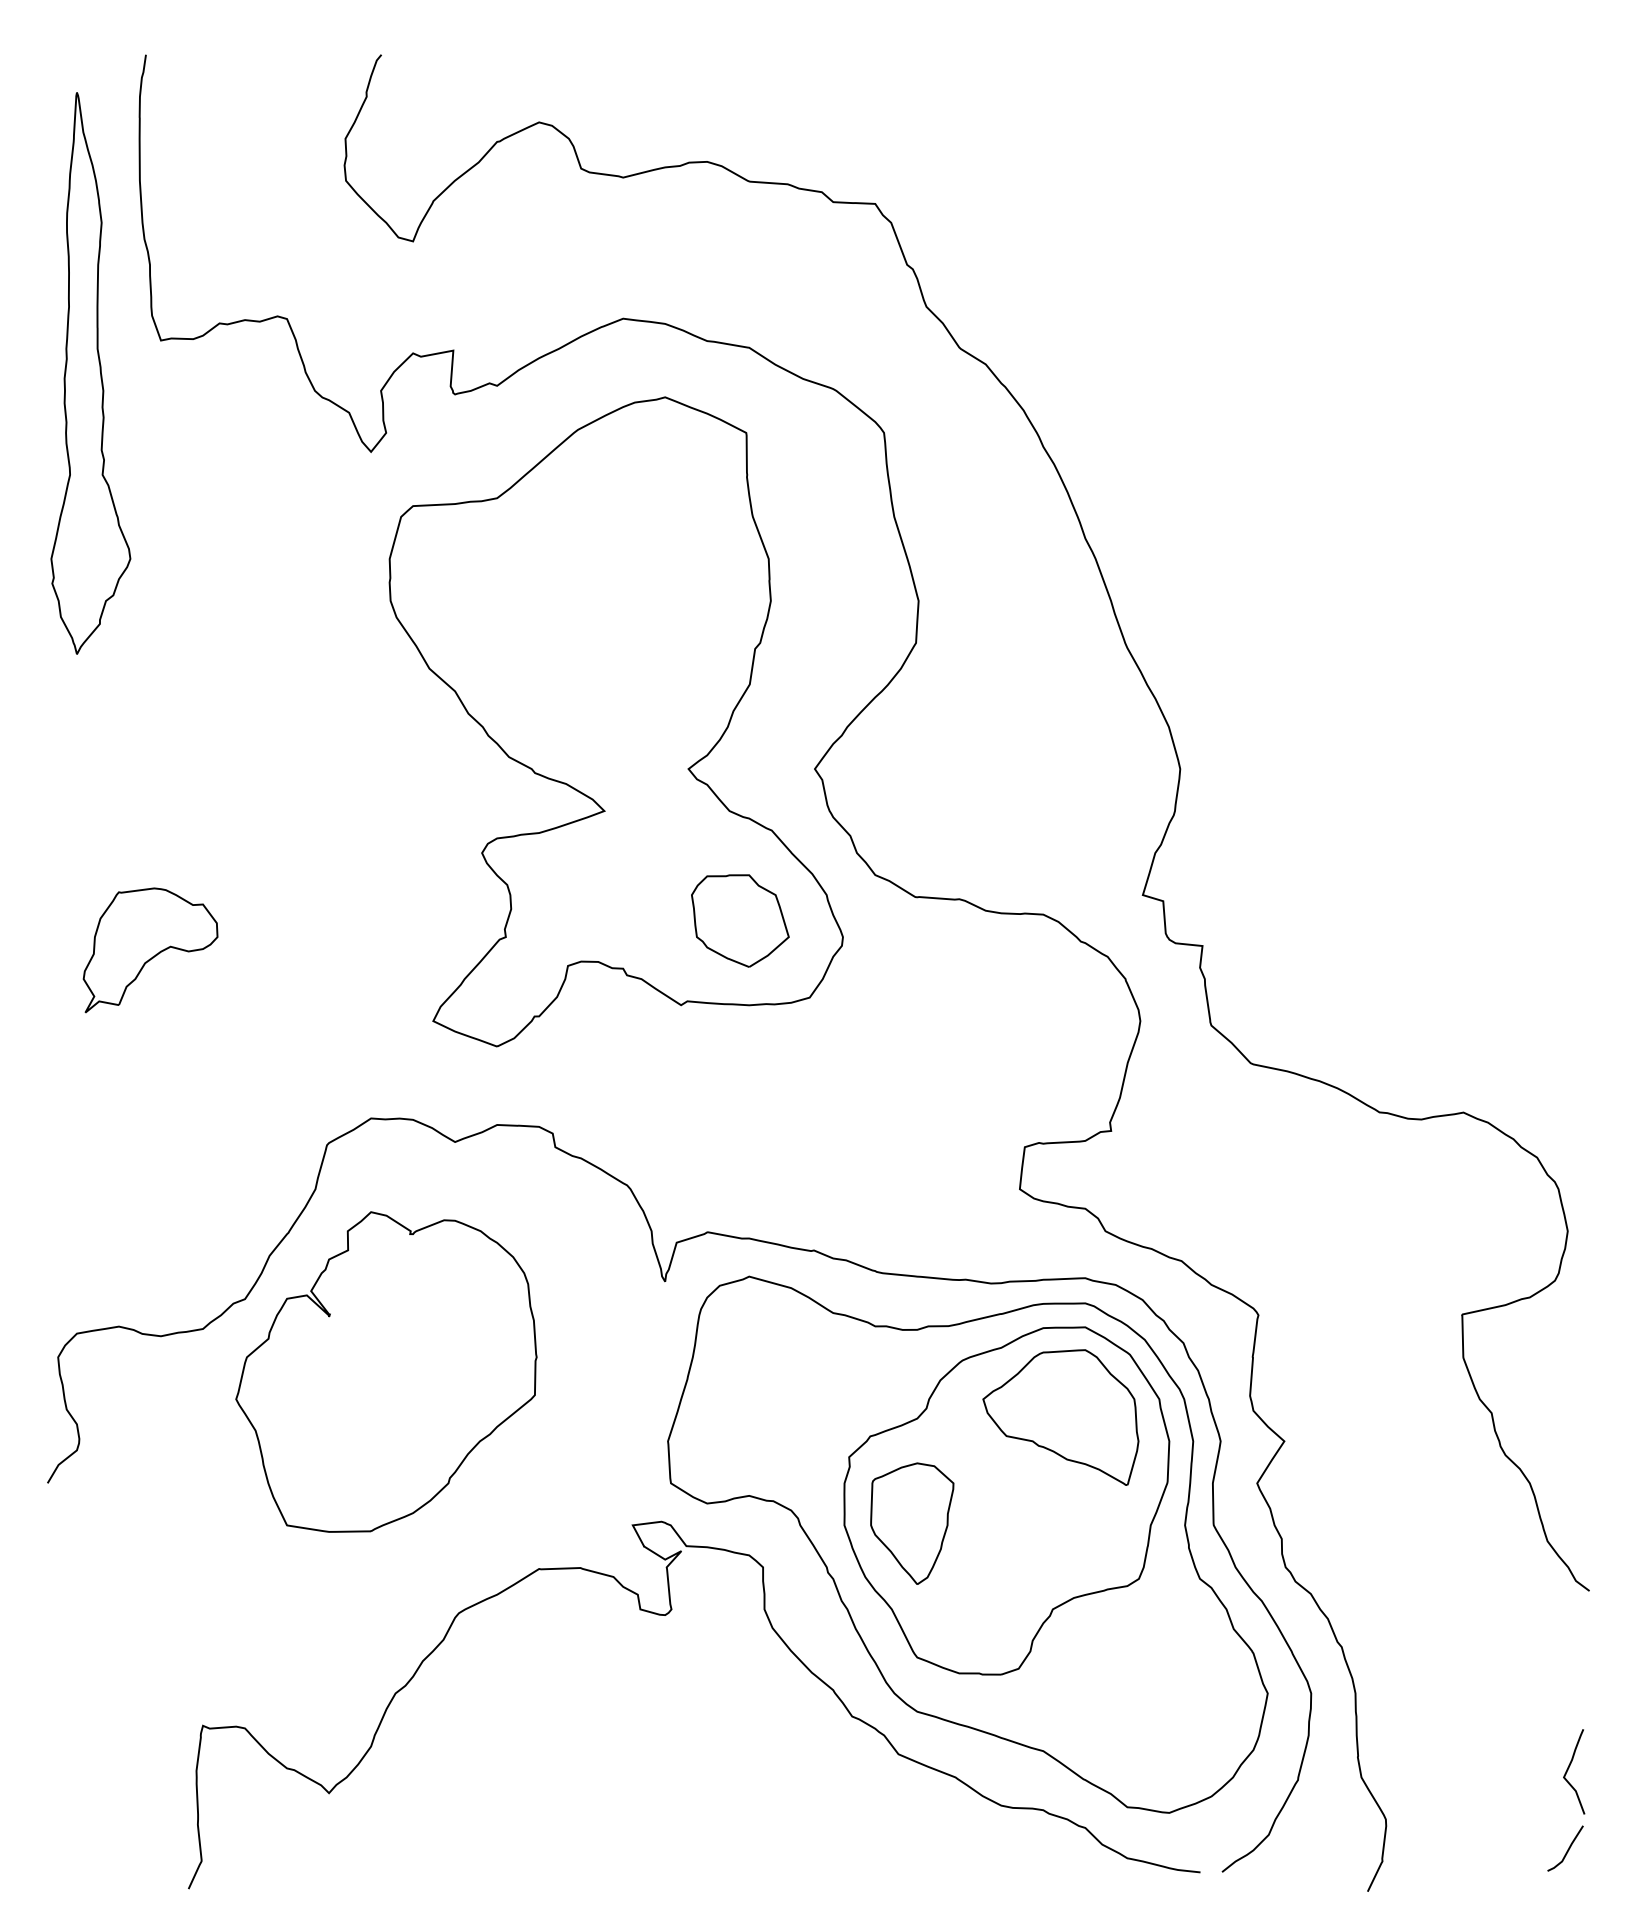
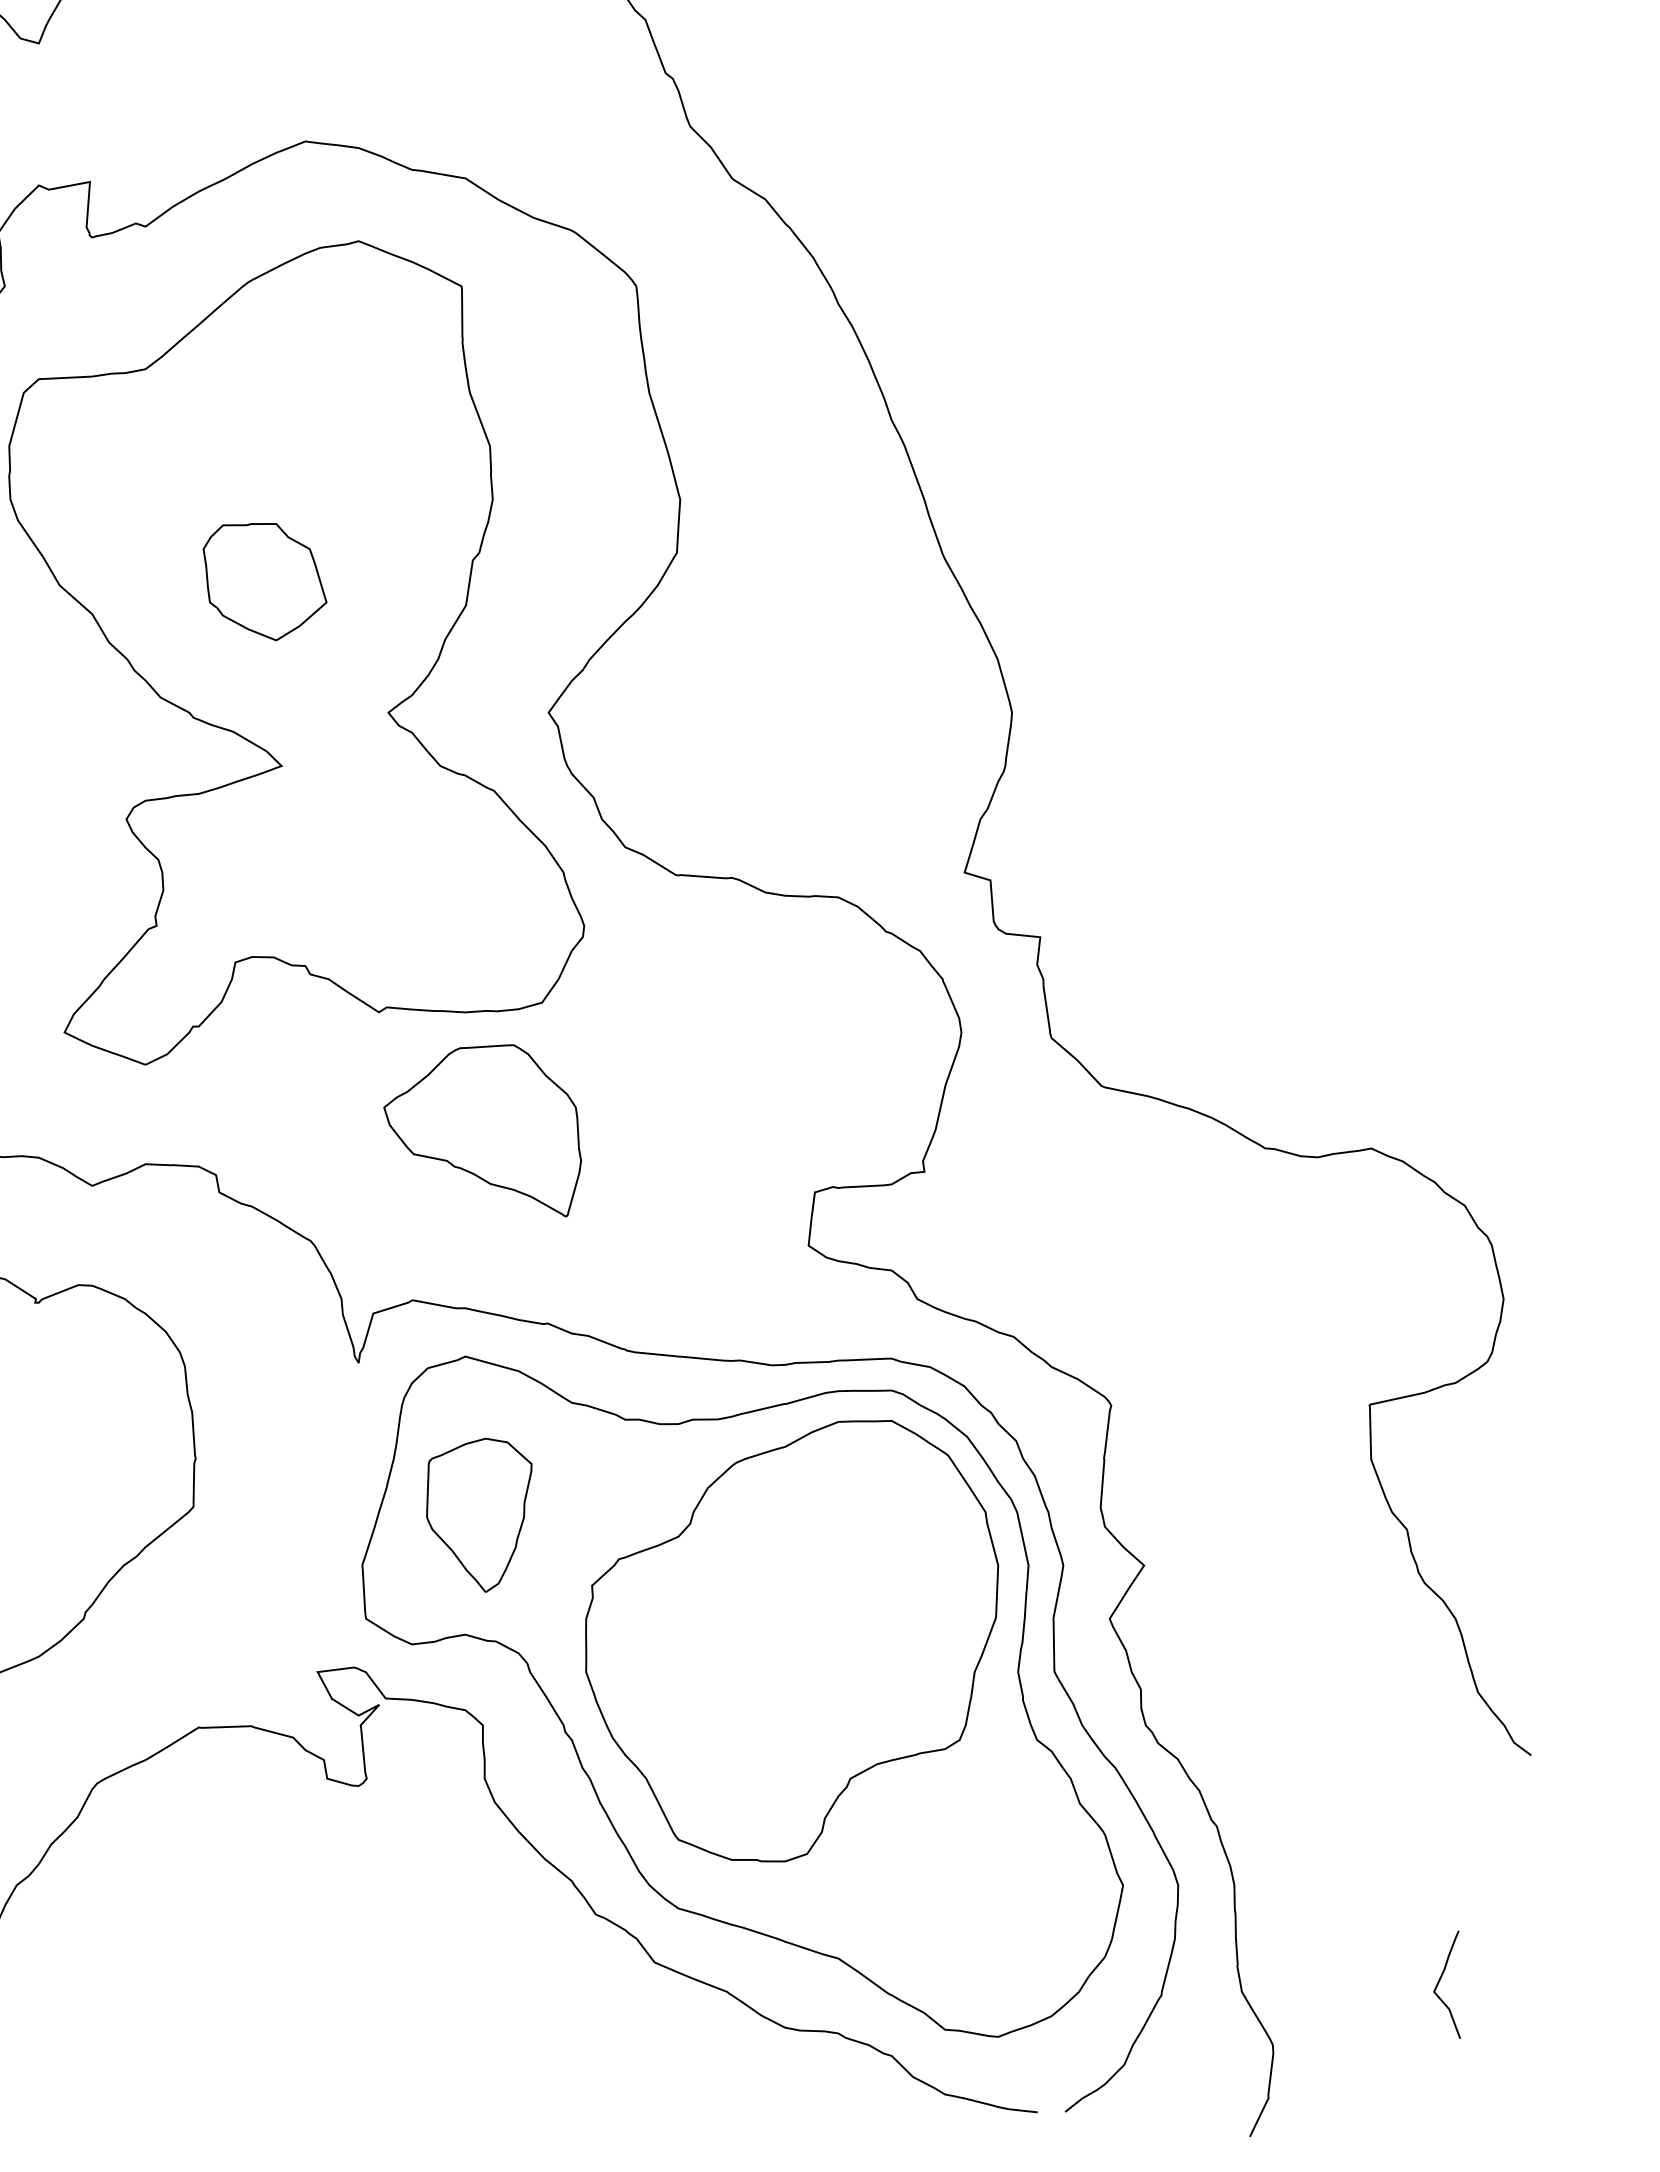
part: (740, 920) -> (265, 581), moved
part: (1060, 1417) -> (482, 1130), moved
part: (912, 1523) -> (479, 1514), moved
curve: (1569, 1768) -> (1441, 1980), moved
line: (1567, 1849) -> (1503, 2083), removed

